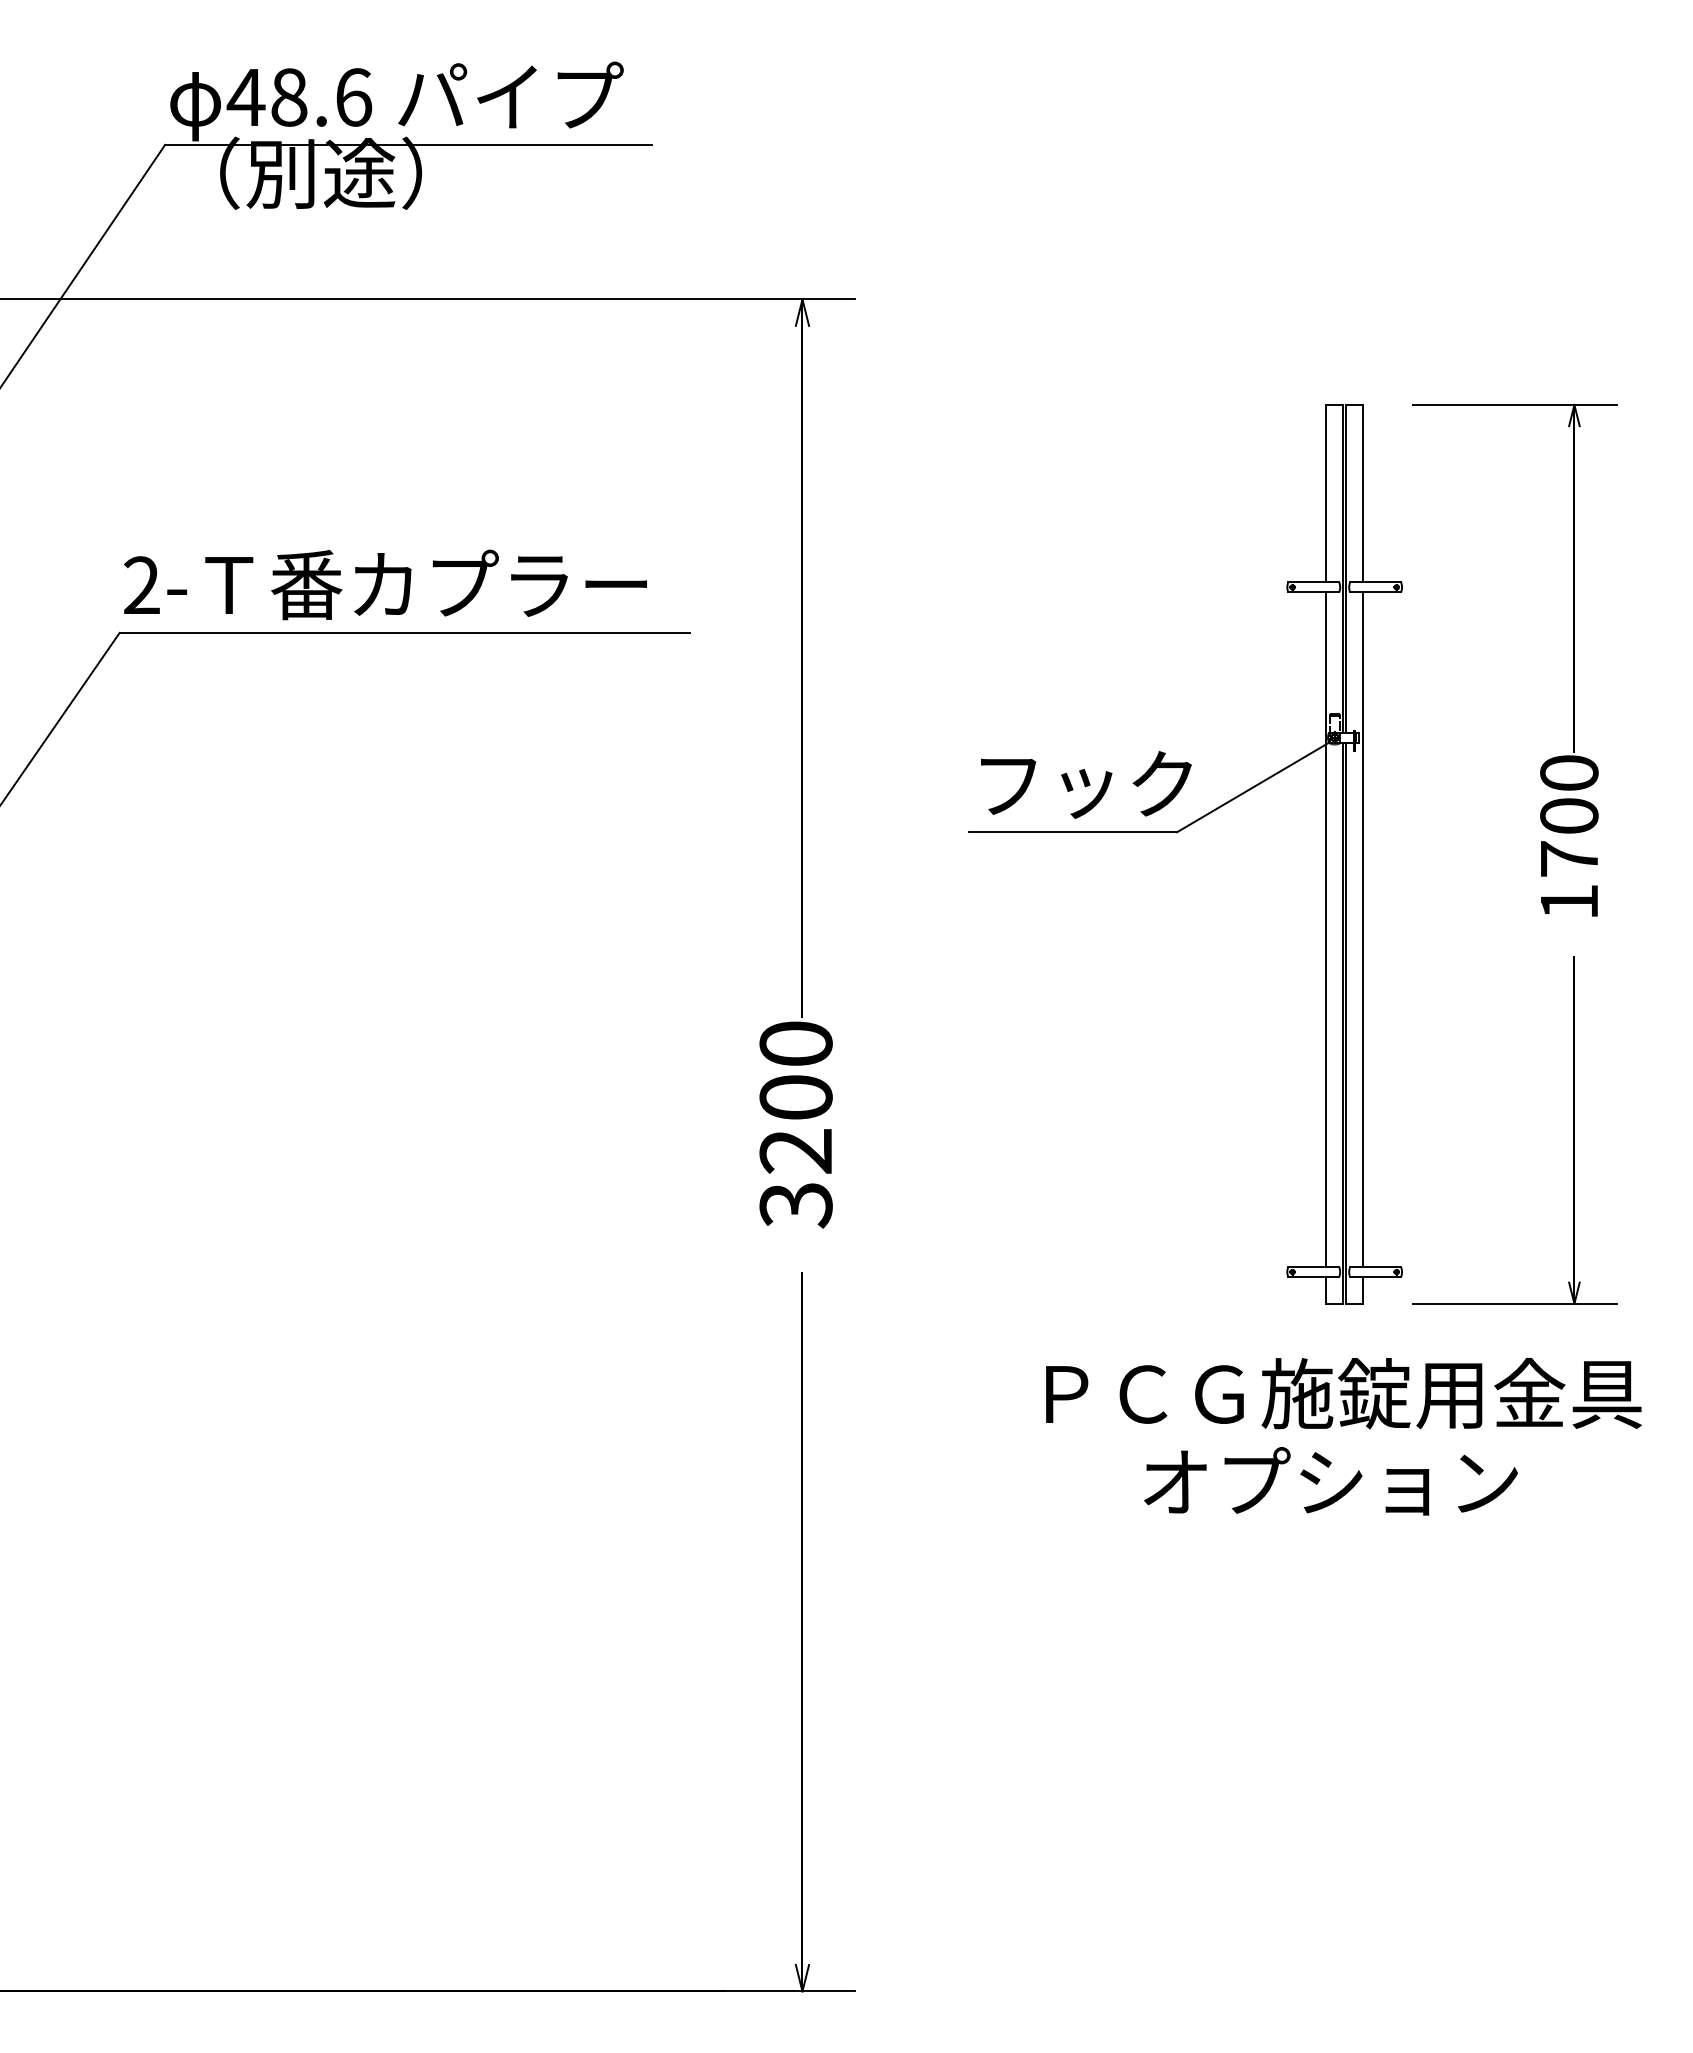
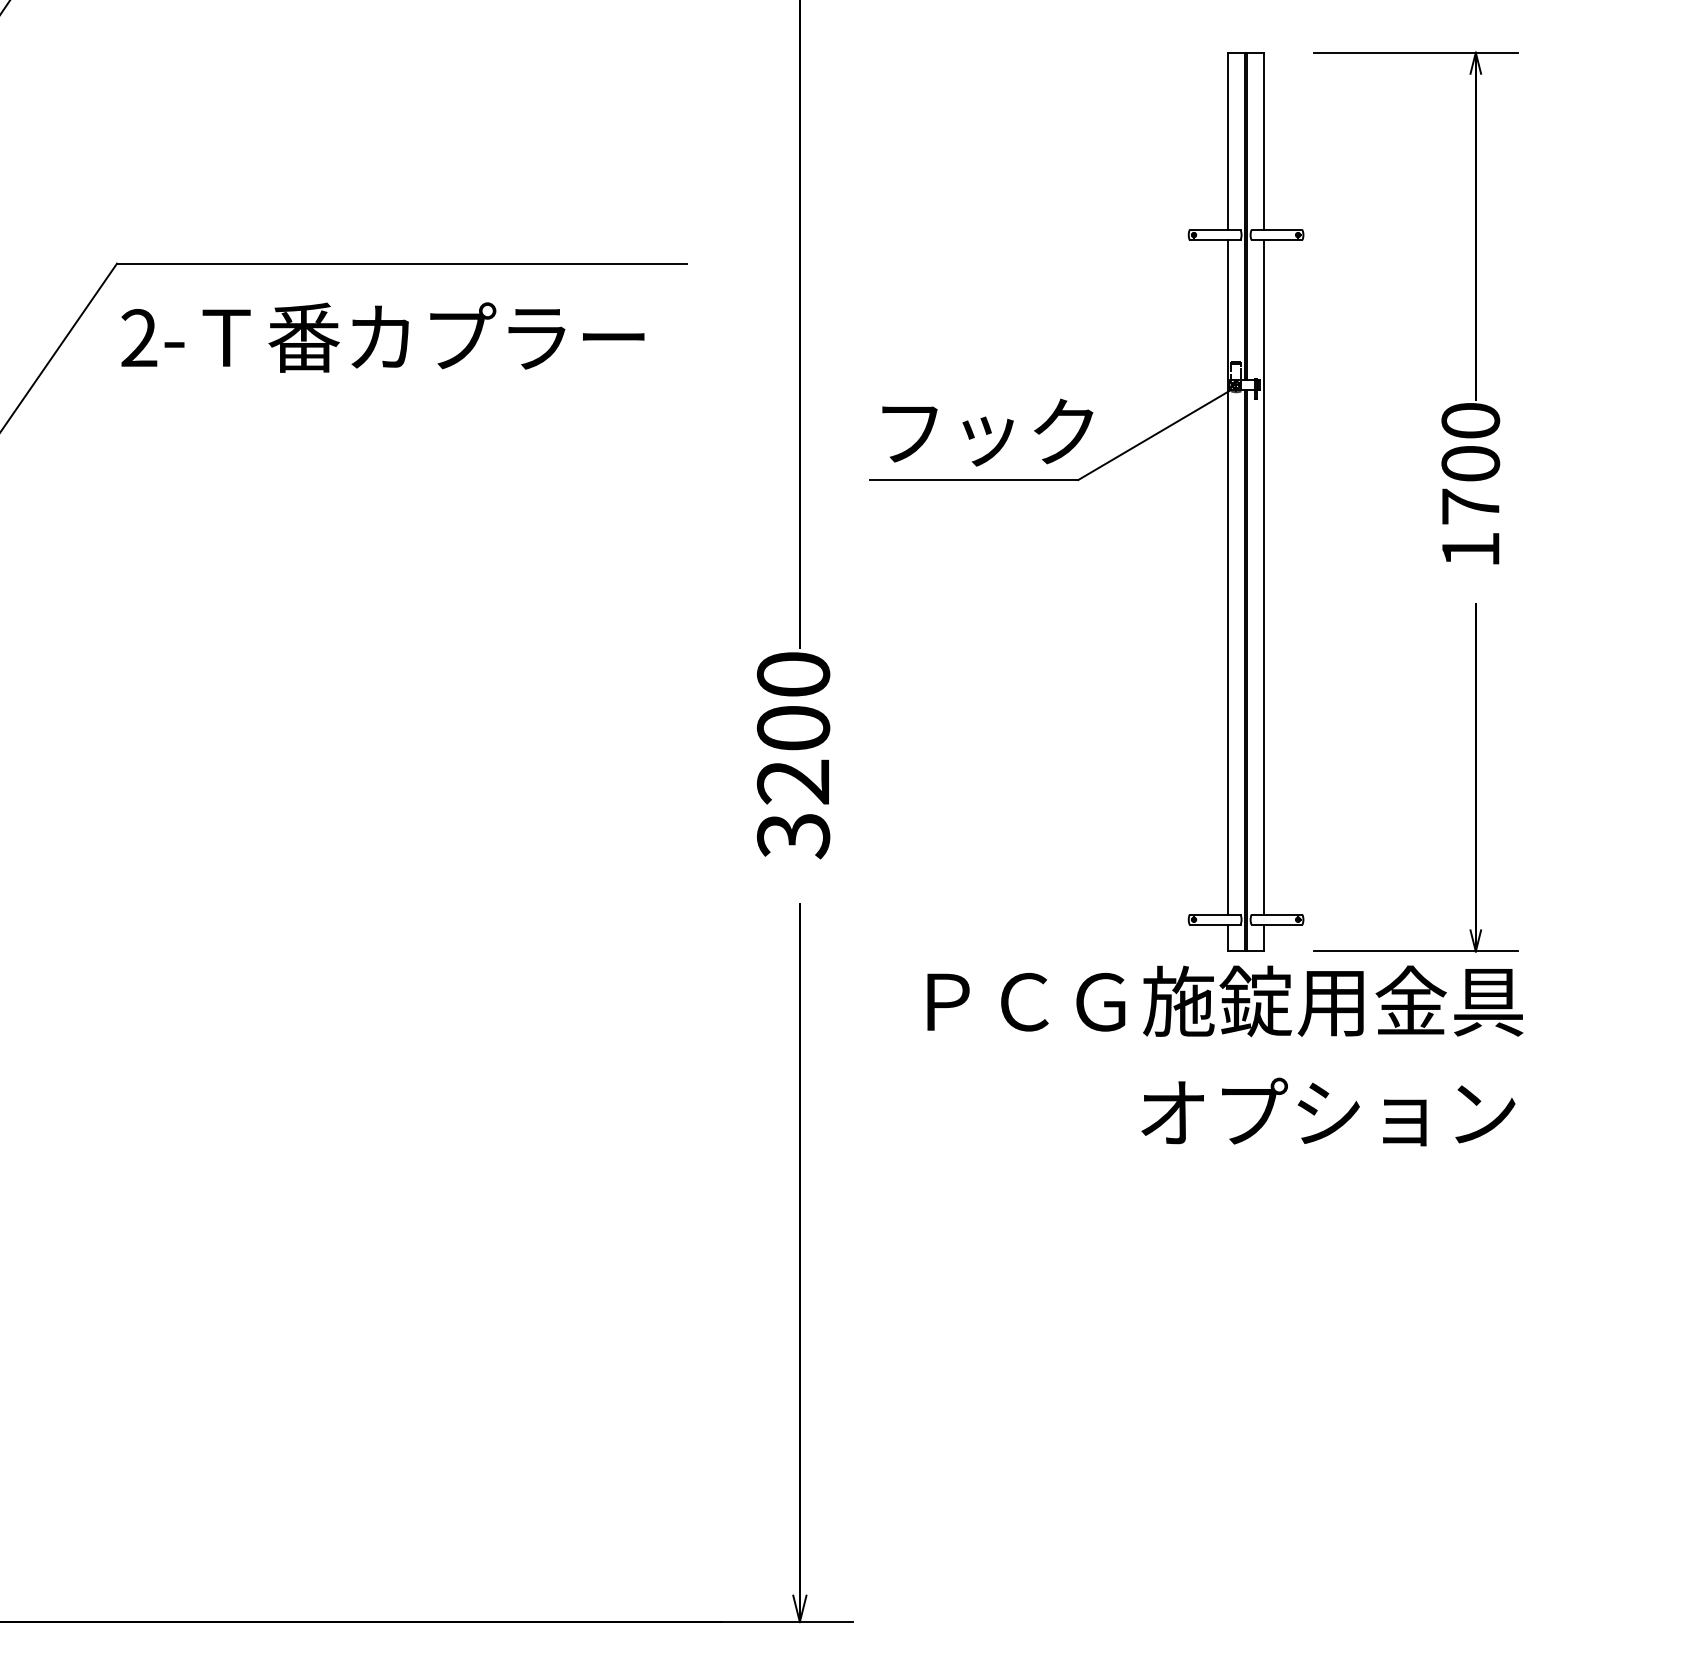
text: (385, 584) -> (382, 337), moved
part: (1325, 854) -> (1226, 502), moved
text: (1343, 1393) -> (1224, 1001), moved

